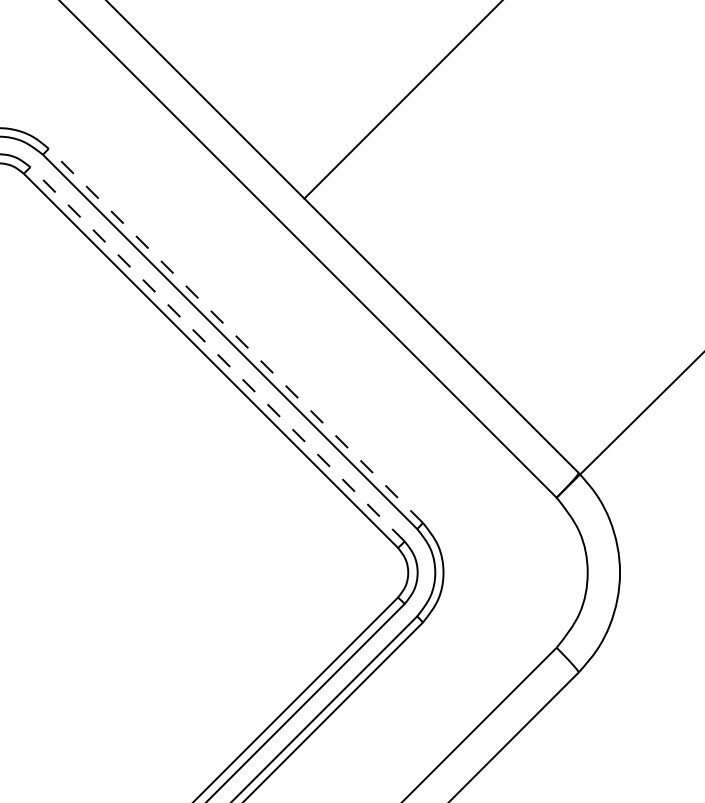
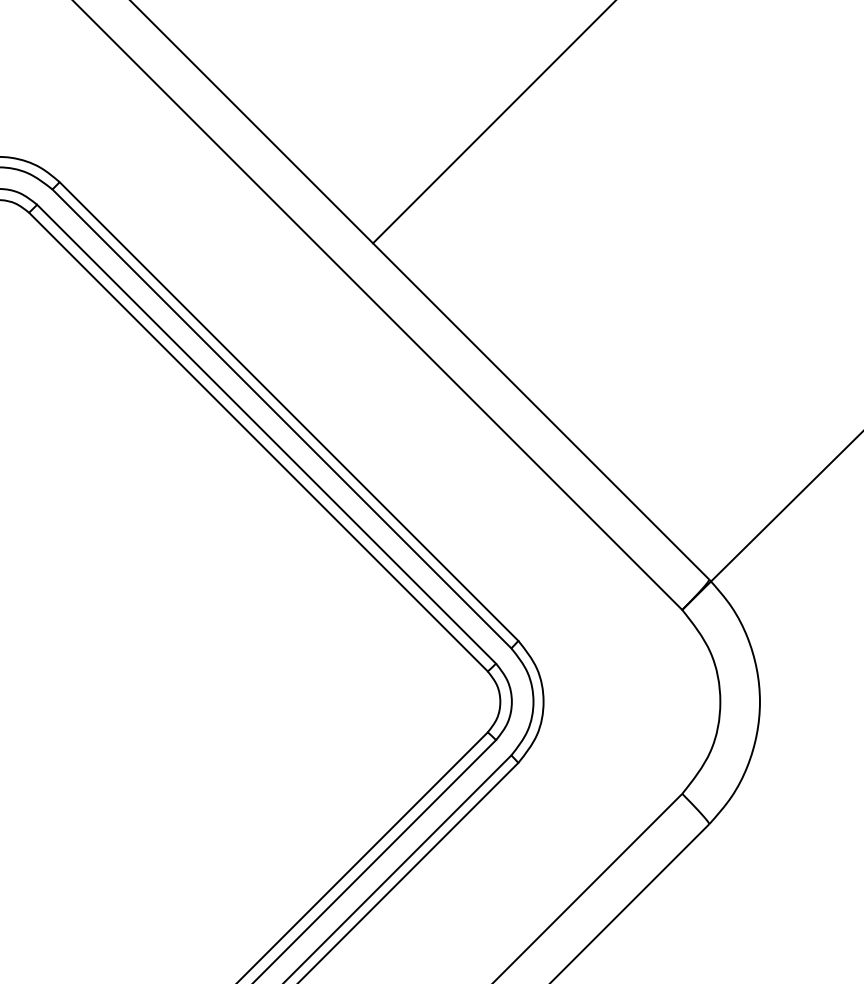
line: (235, 335) -> (288, 411), dashed -> solid
line: (217, 354) -> (266, 434), dashed -> solid

